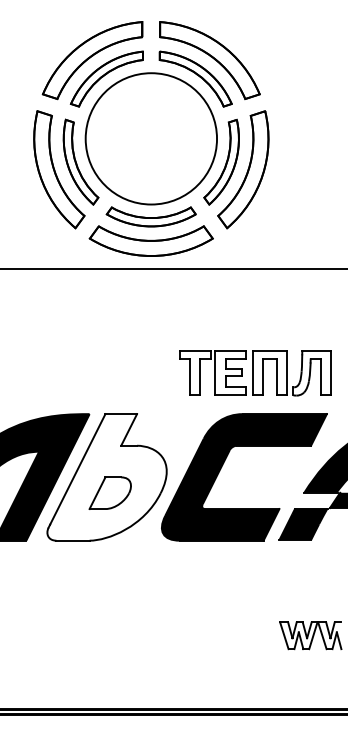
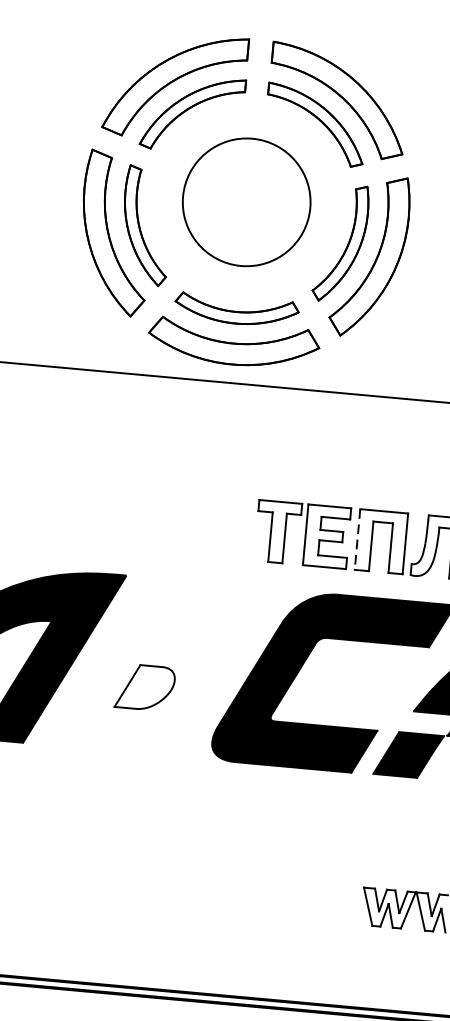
circle: (151, 138) -> (246, 201), size x0.7
line: (252, 373) -> (357, 539), solid -> dashed
part: (106, 477) -> (141, 665), removed

